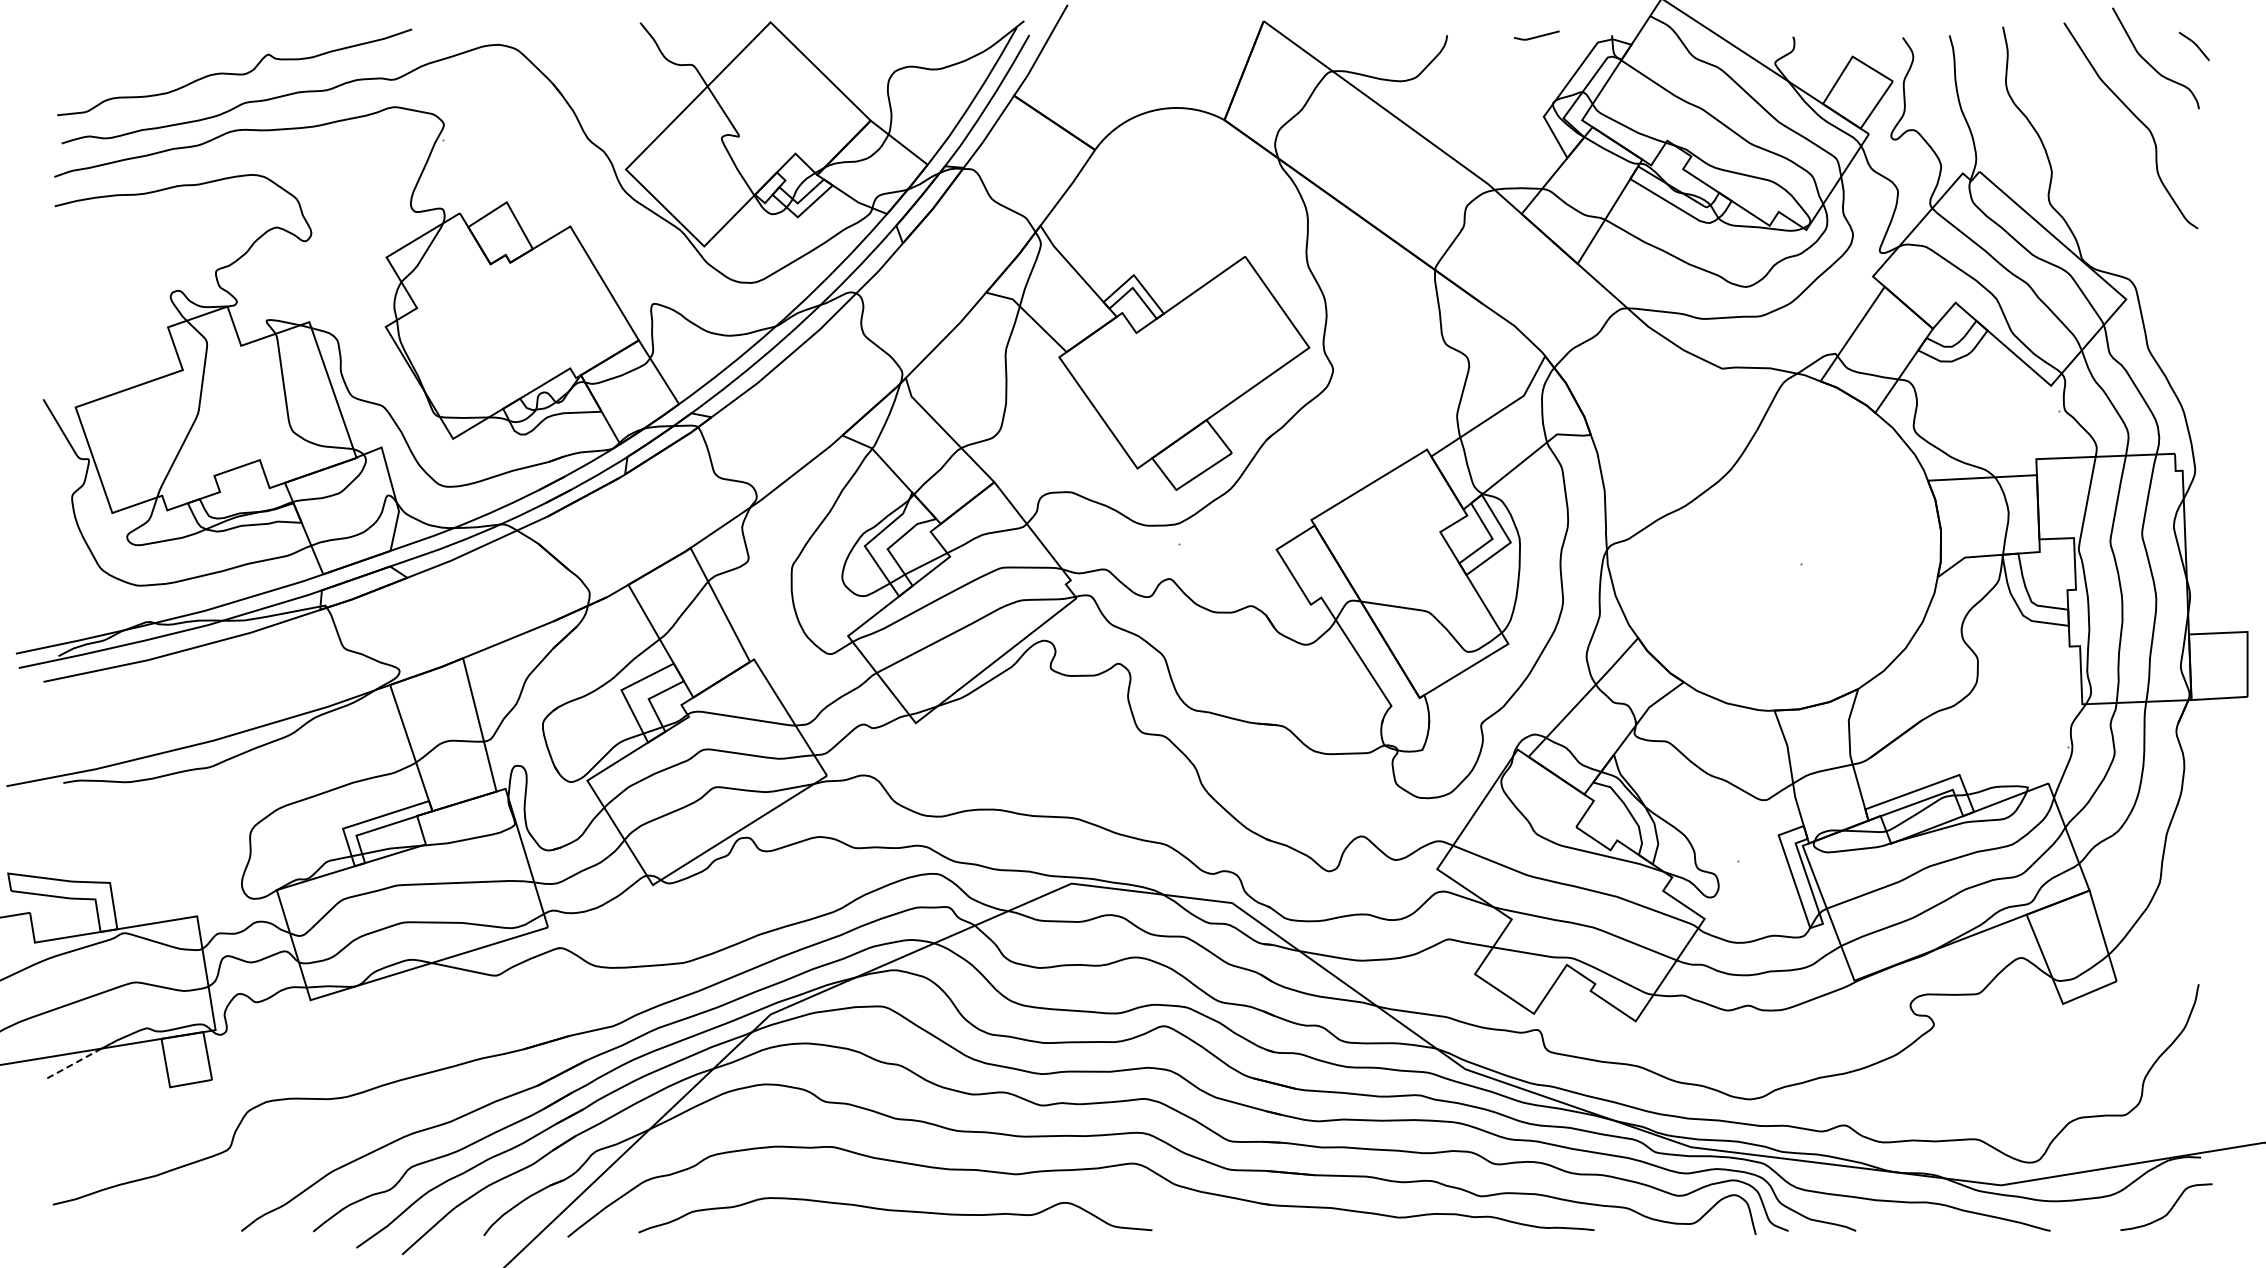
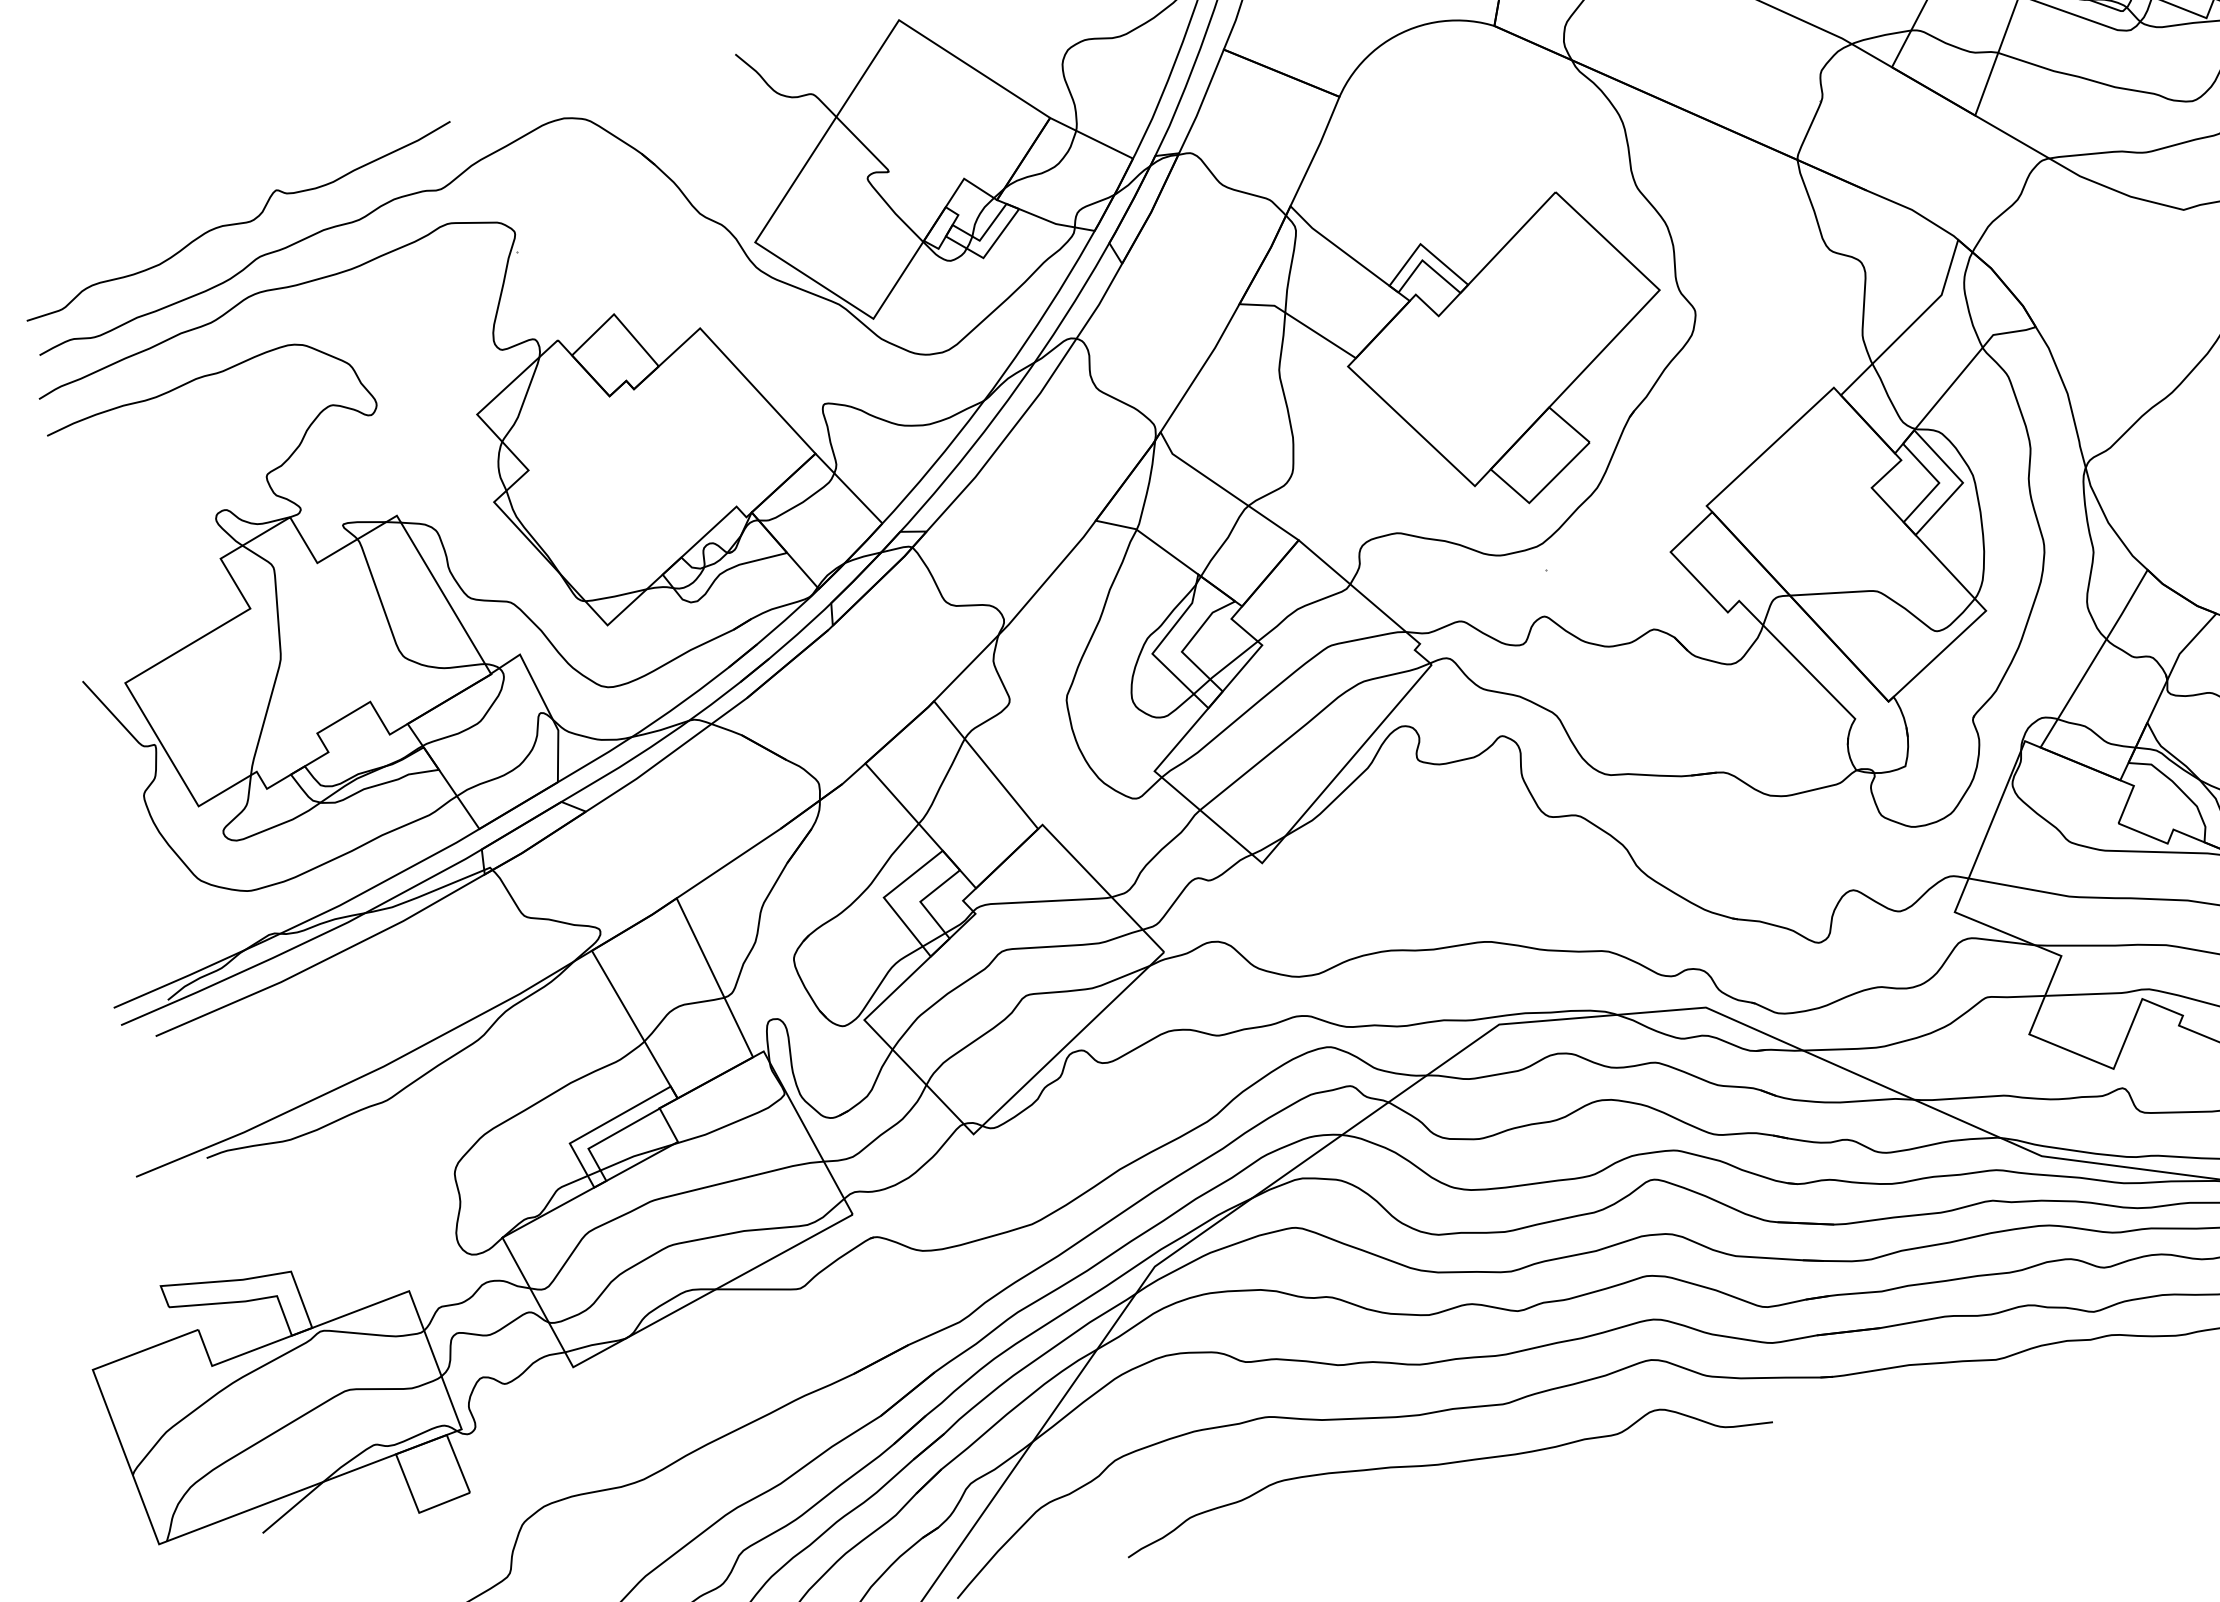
line: (74, 1063) -> (293, 1507), dashed -> solid
curve: (895, 1211) -> (1445, 1464), moved

